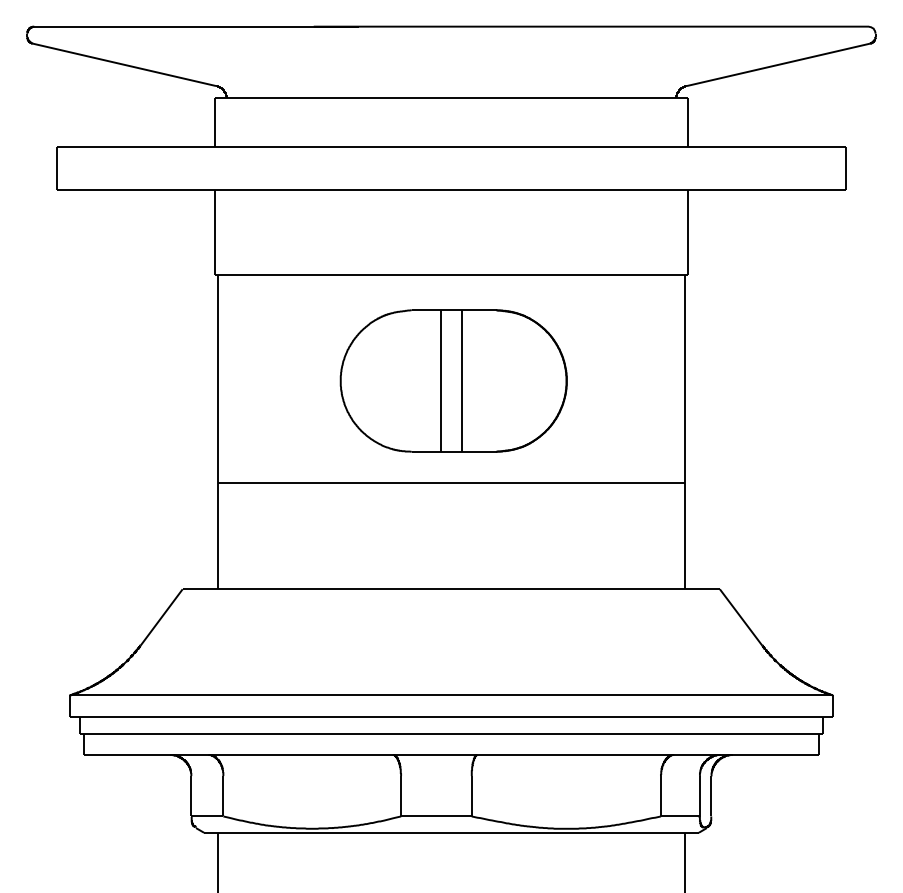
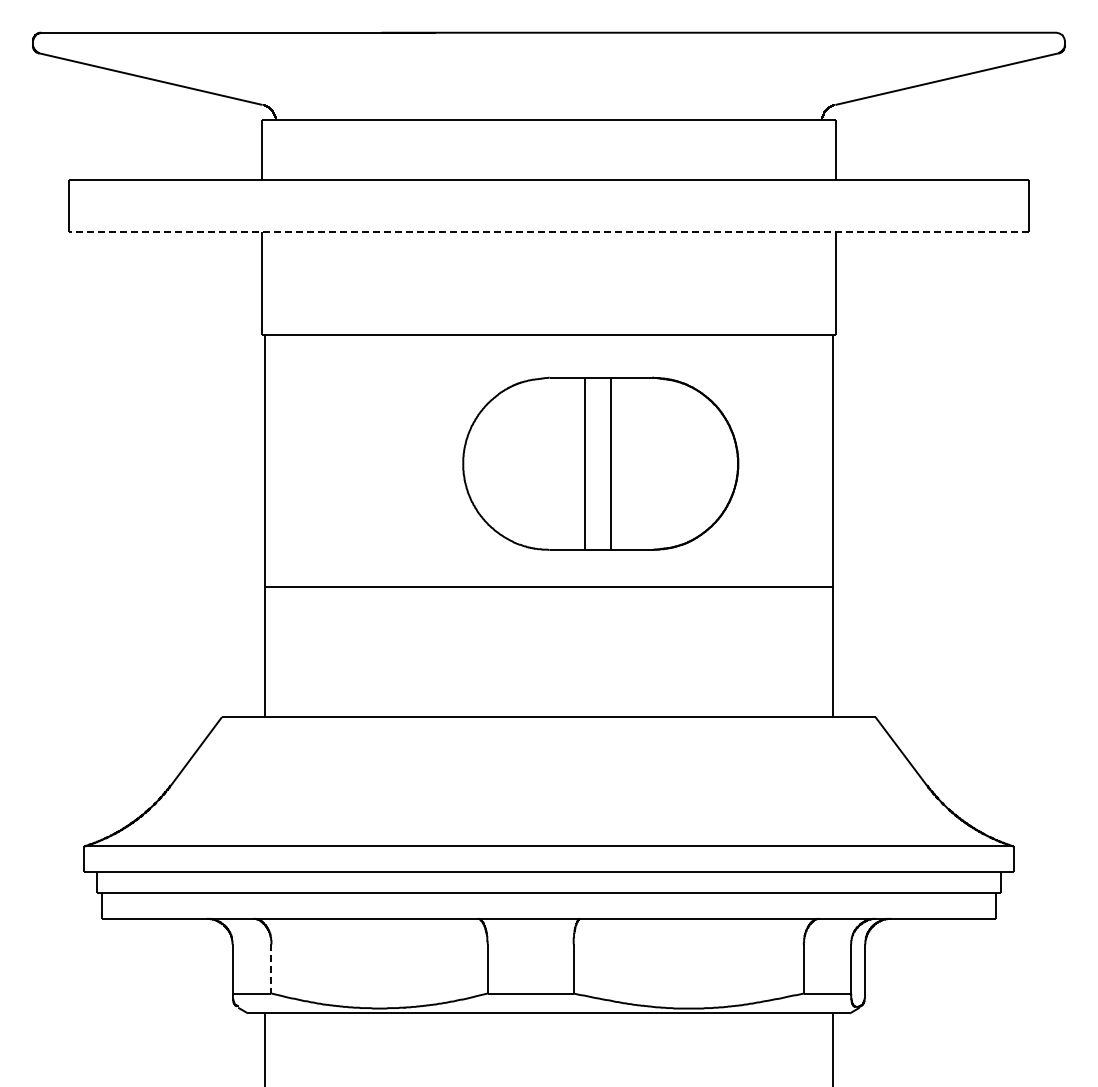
line: (451, 190) -> (548, 231), solid -> dashed
part: (453, 380) -> (600, 463), moved
line: (223, 796) -> (271, 969), solid -> dashed

